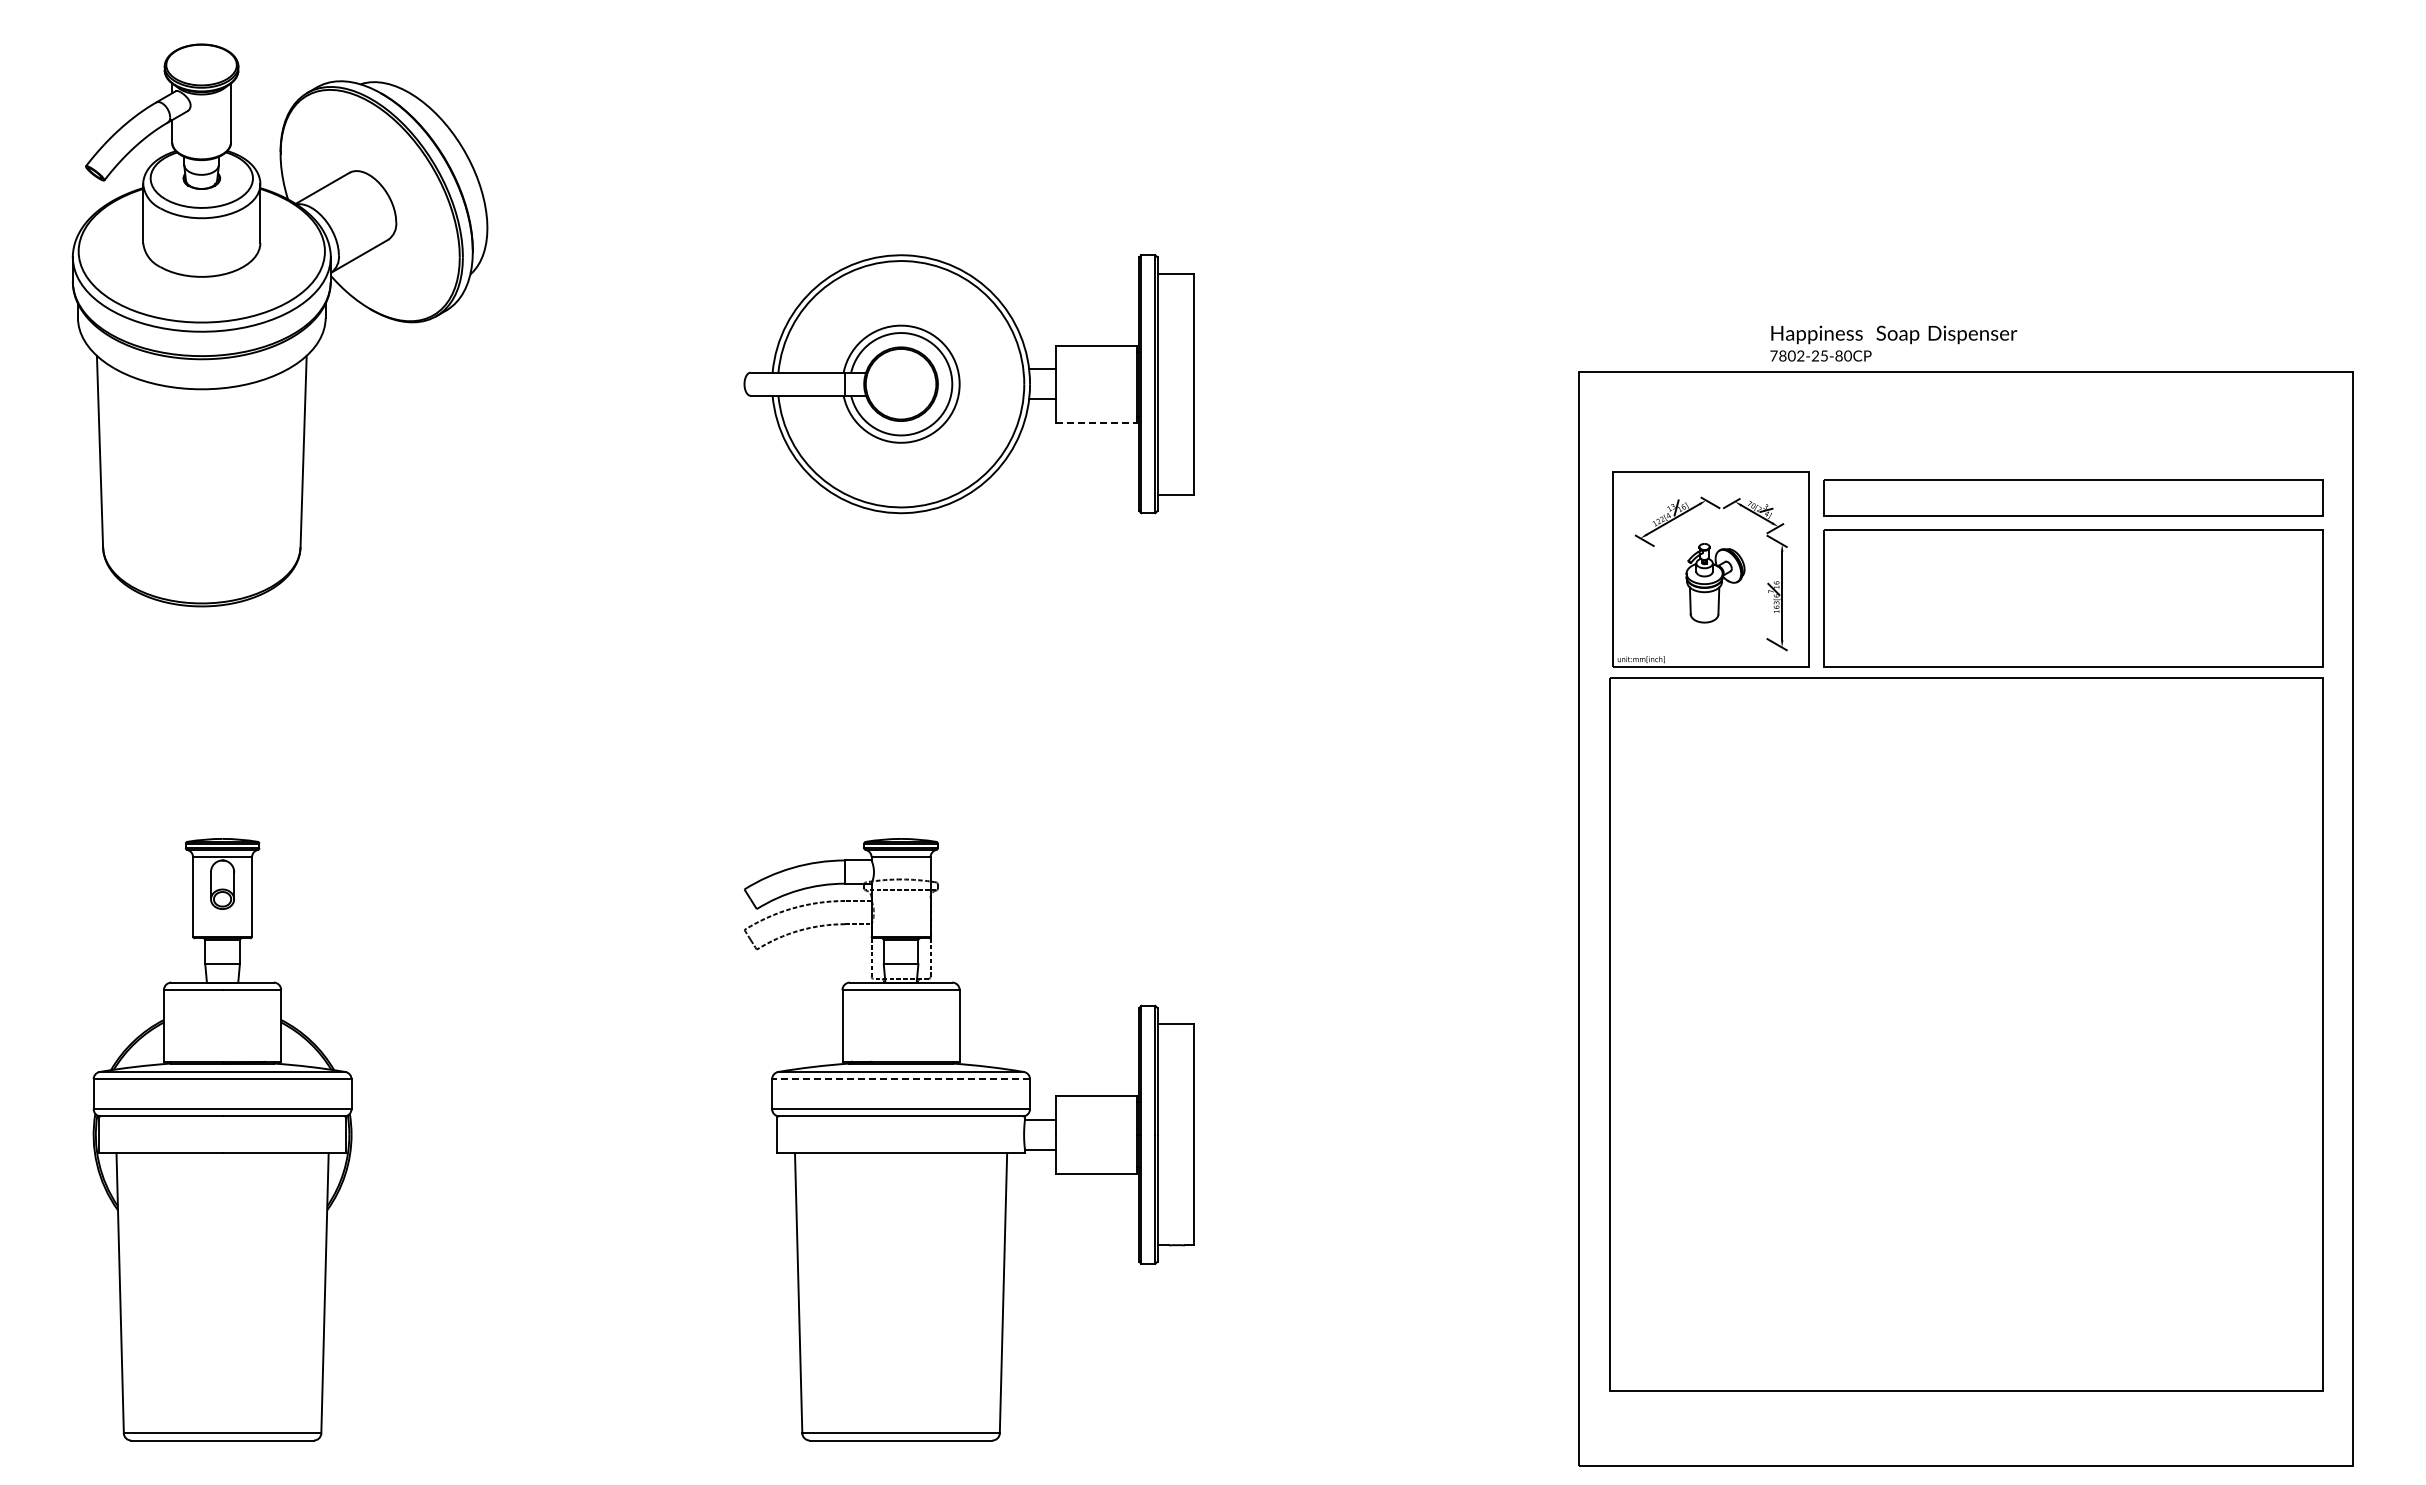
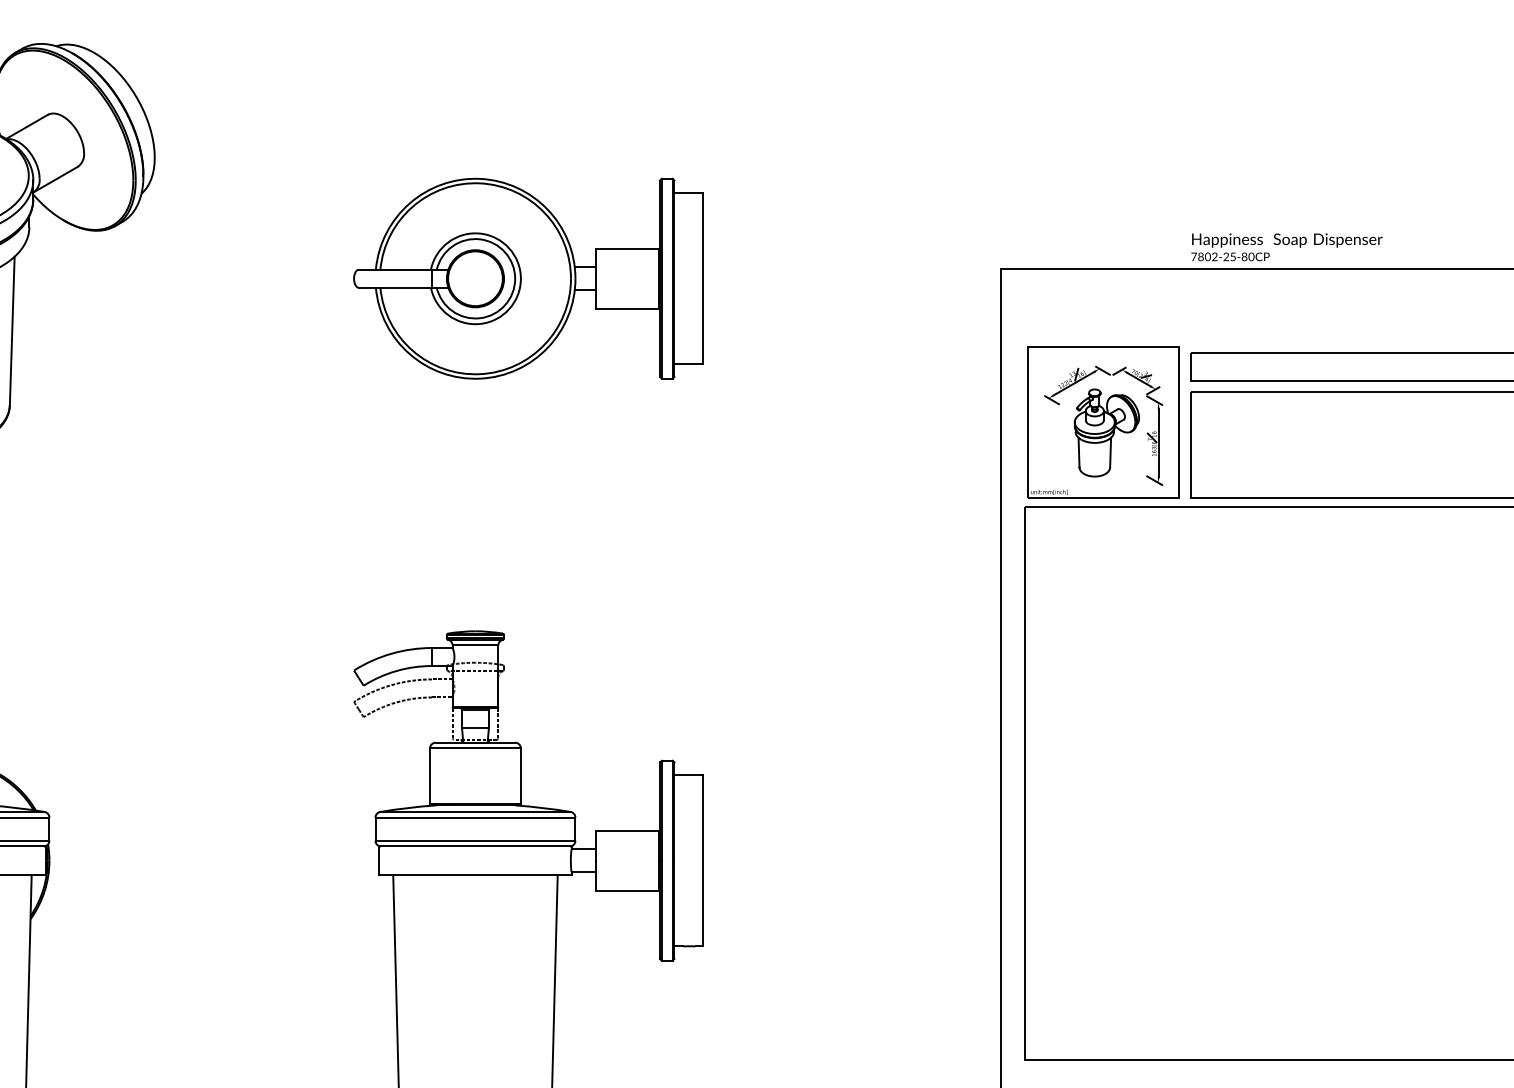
text: (1893, 343) -> (1286, 247), moved
line: (1096, 422) -> (626, 308), dashed -> solid
part: (1715, 583) -> (1106, 433), size x1.43
line: (901, 1079) -> (475, 817), dashed -> solid

